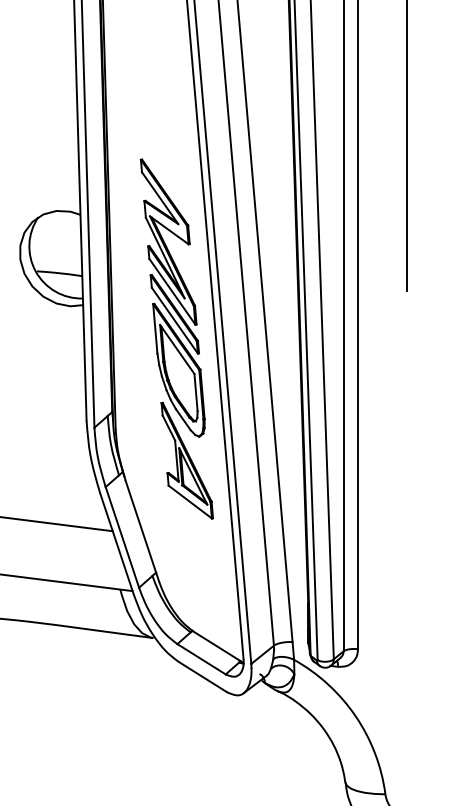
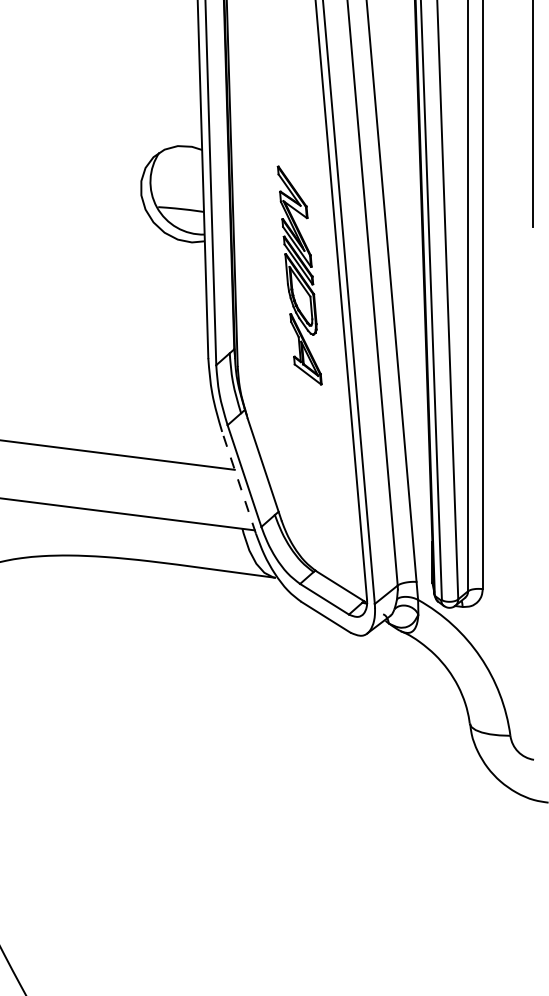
part: (176, 338) -> (299, 275), size x0.6
line: (117, 543) -> (239, 482), solid -> dashed

